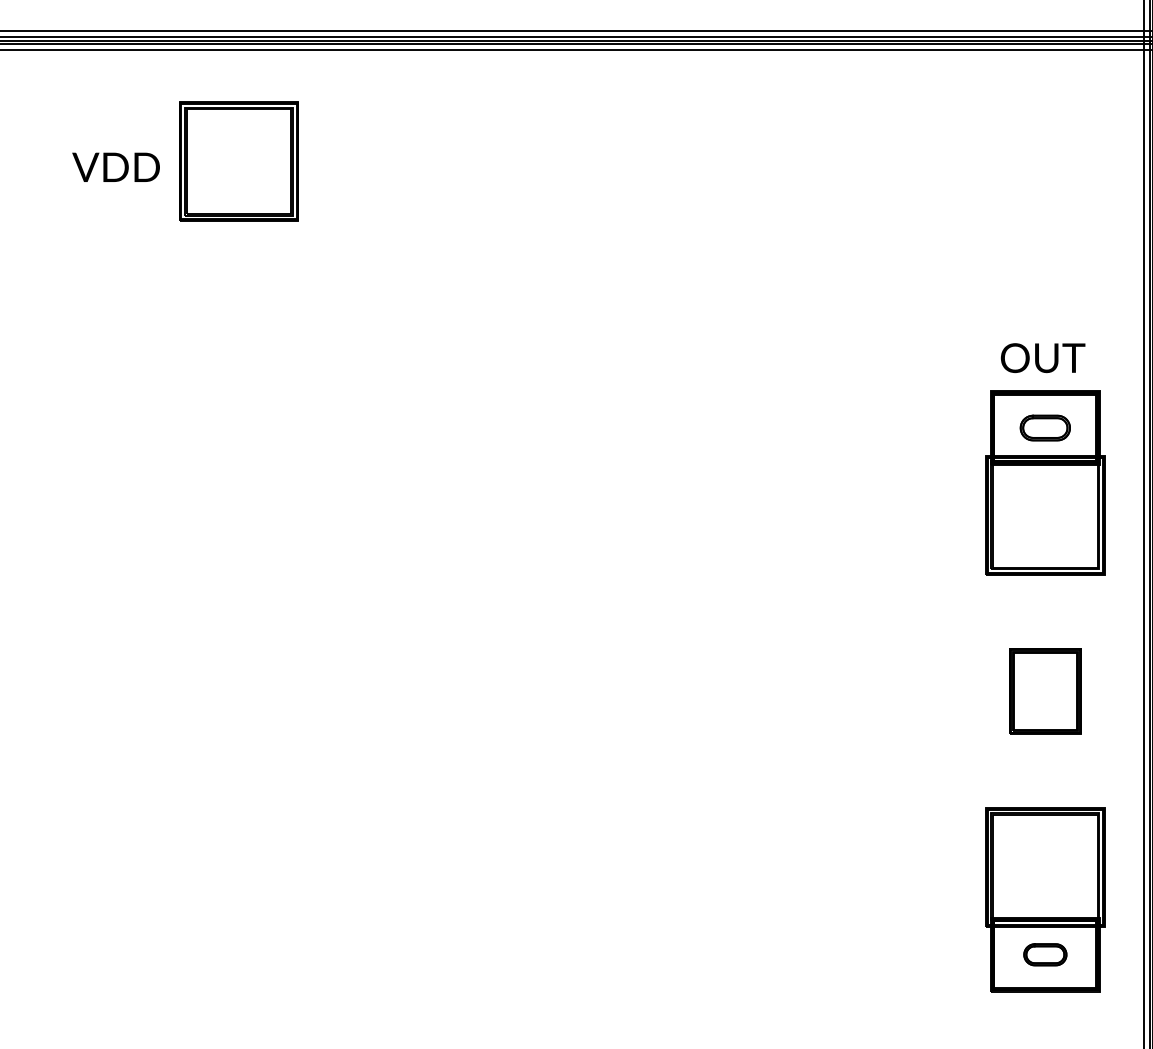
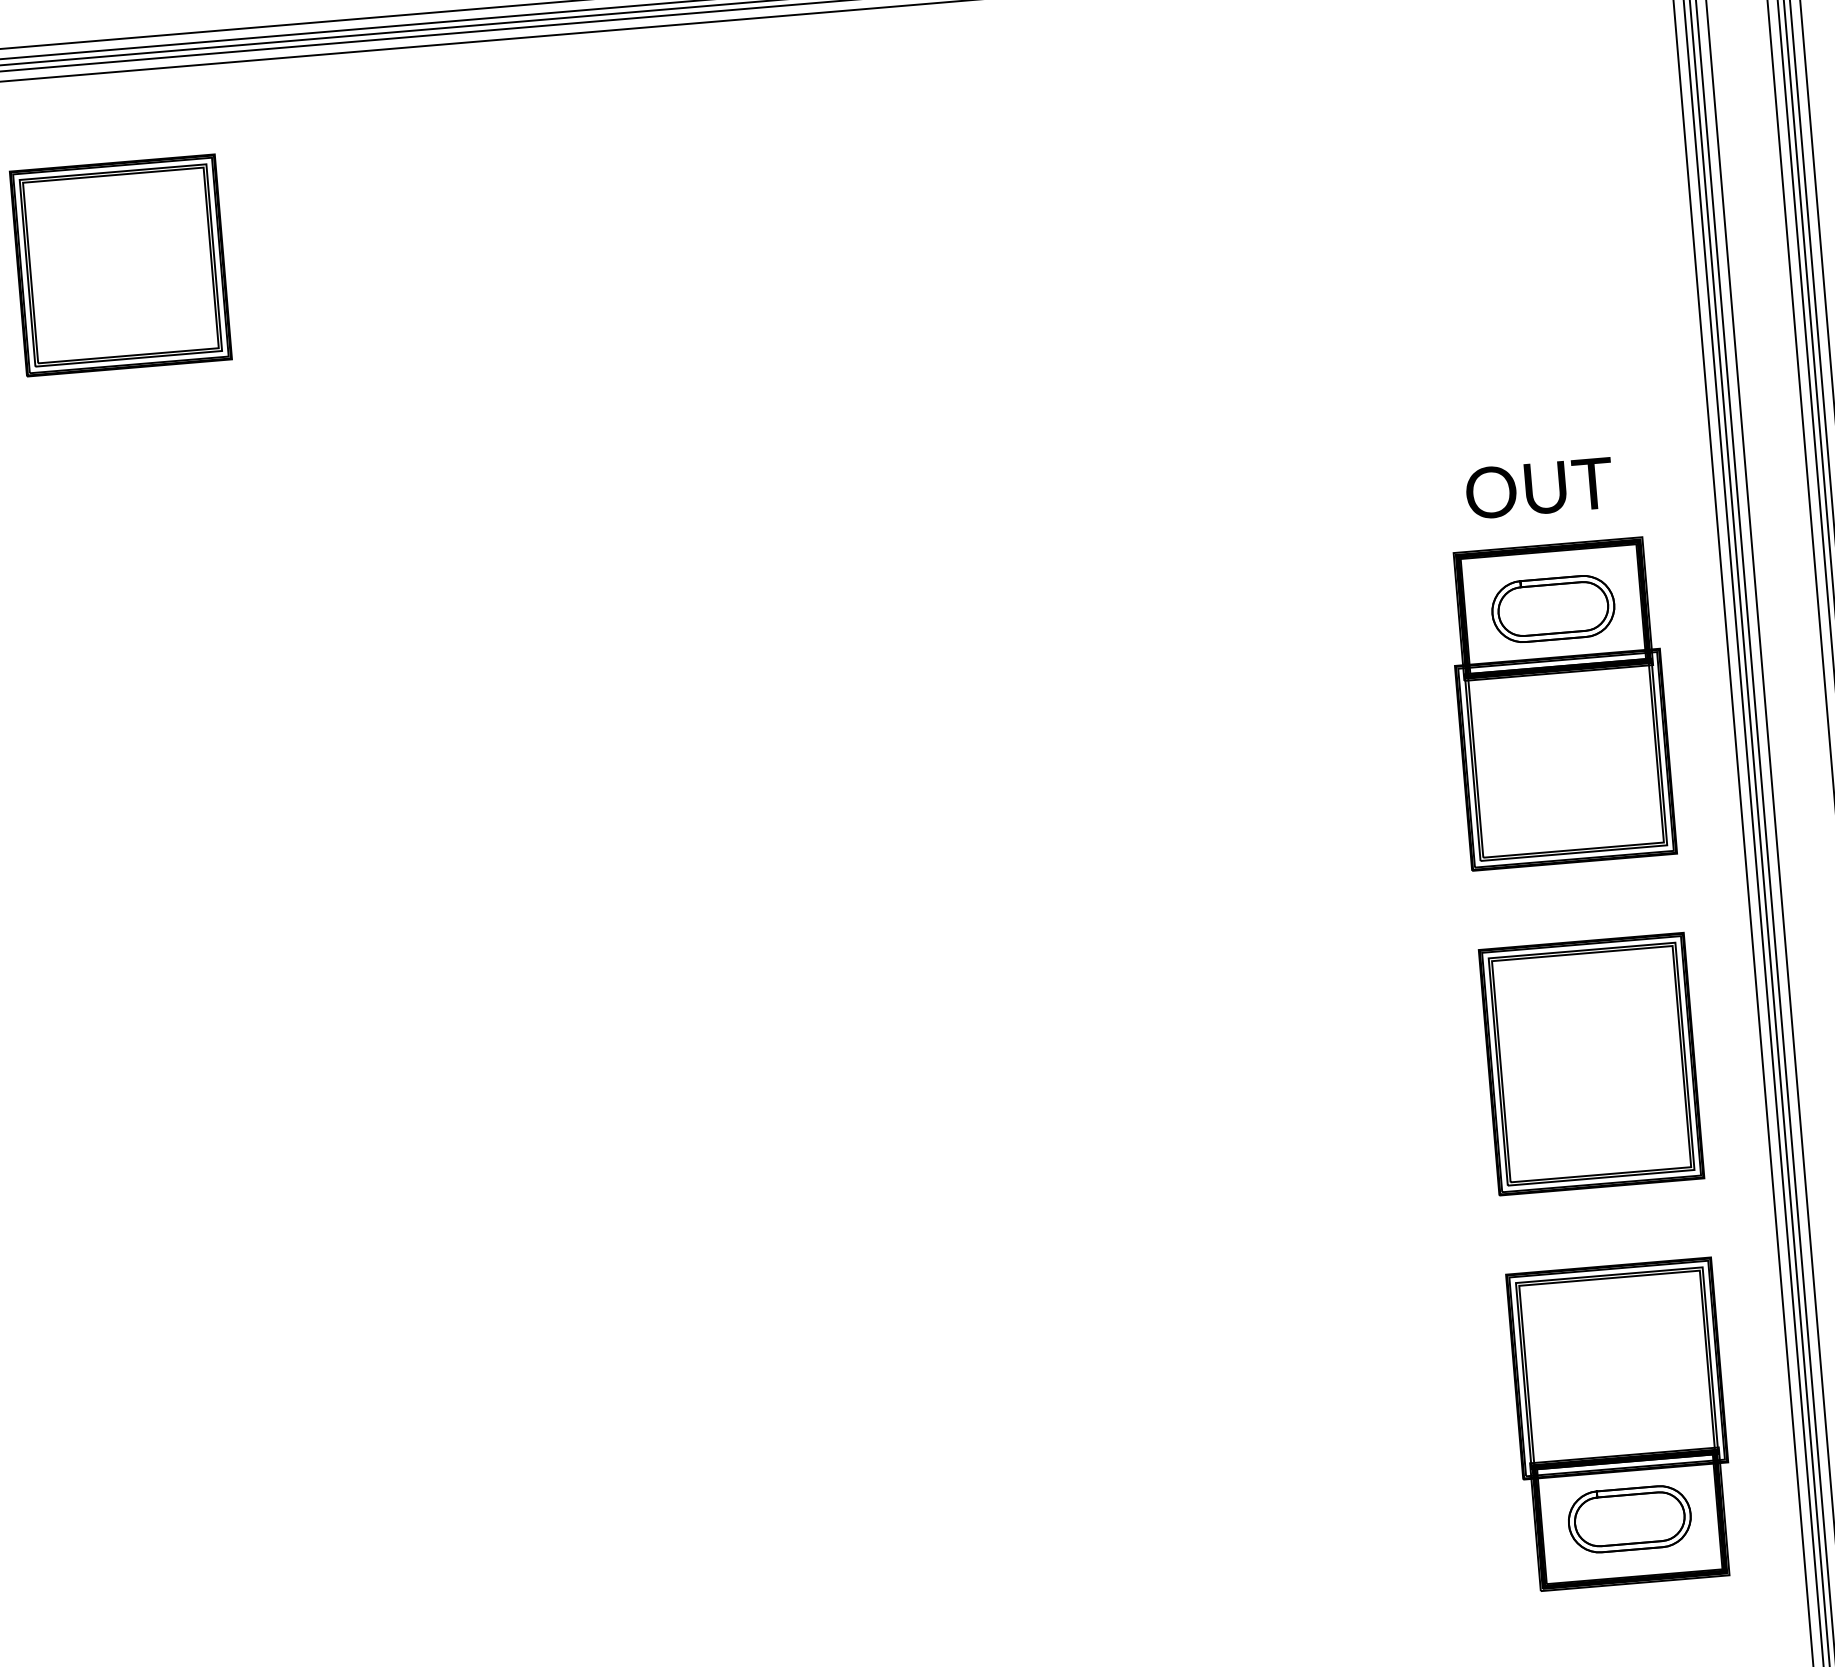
part: (1045, 427) -> (1553, 607), size x1.43
part: (1045, 690) -> (1591, 1062), size x1.67
part: (1045, 954) -> (1630, 1518), size x1.67

